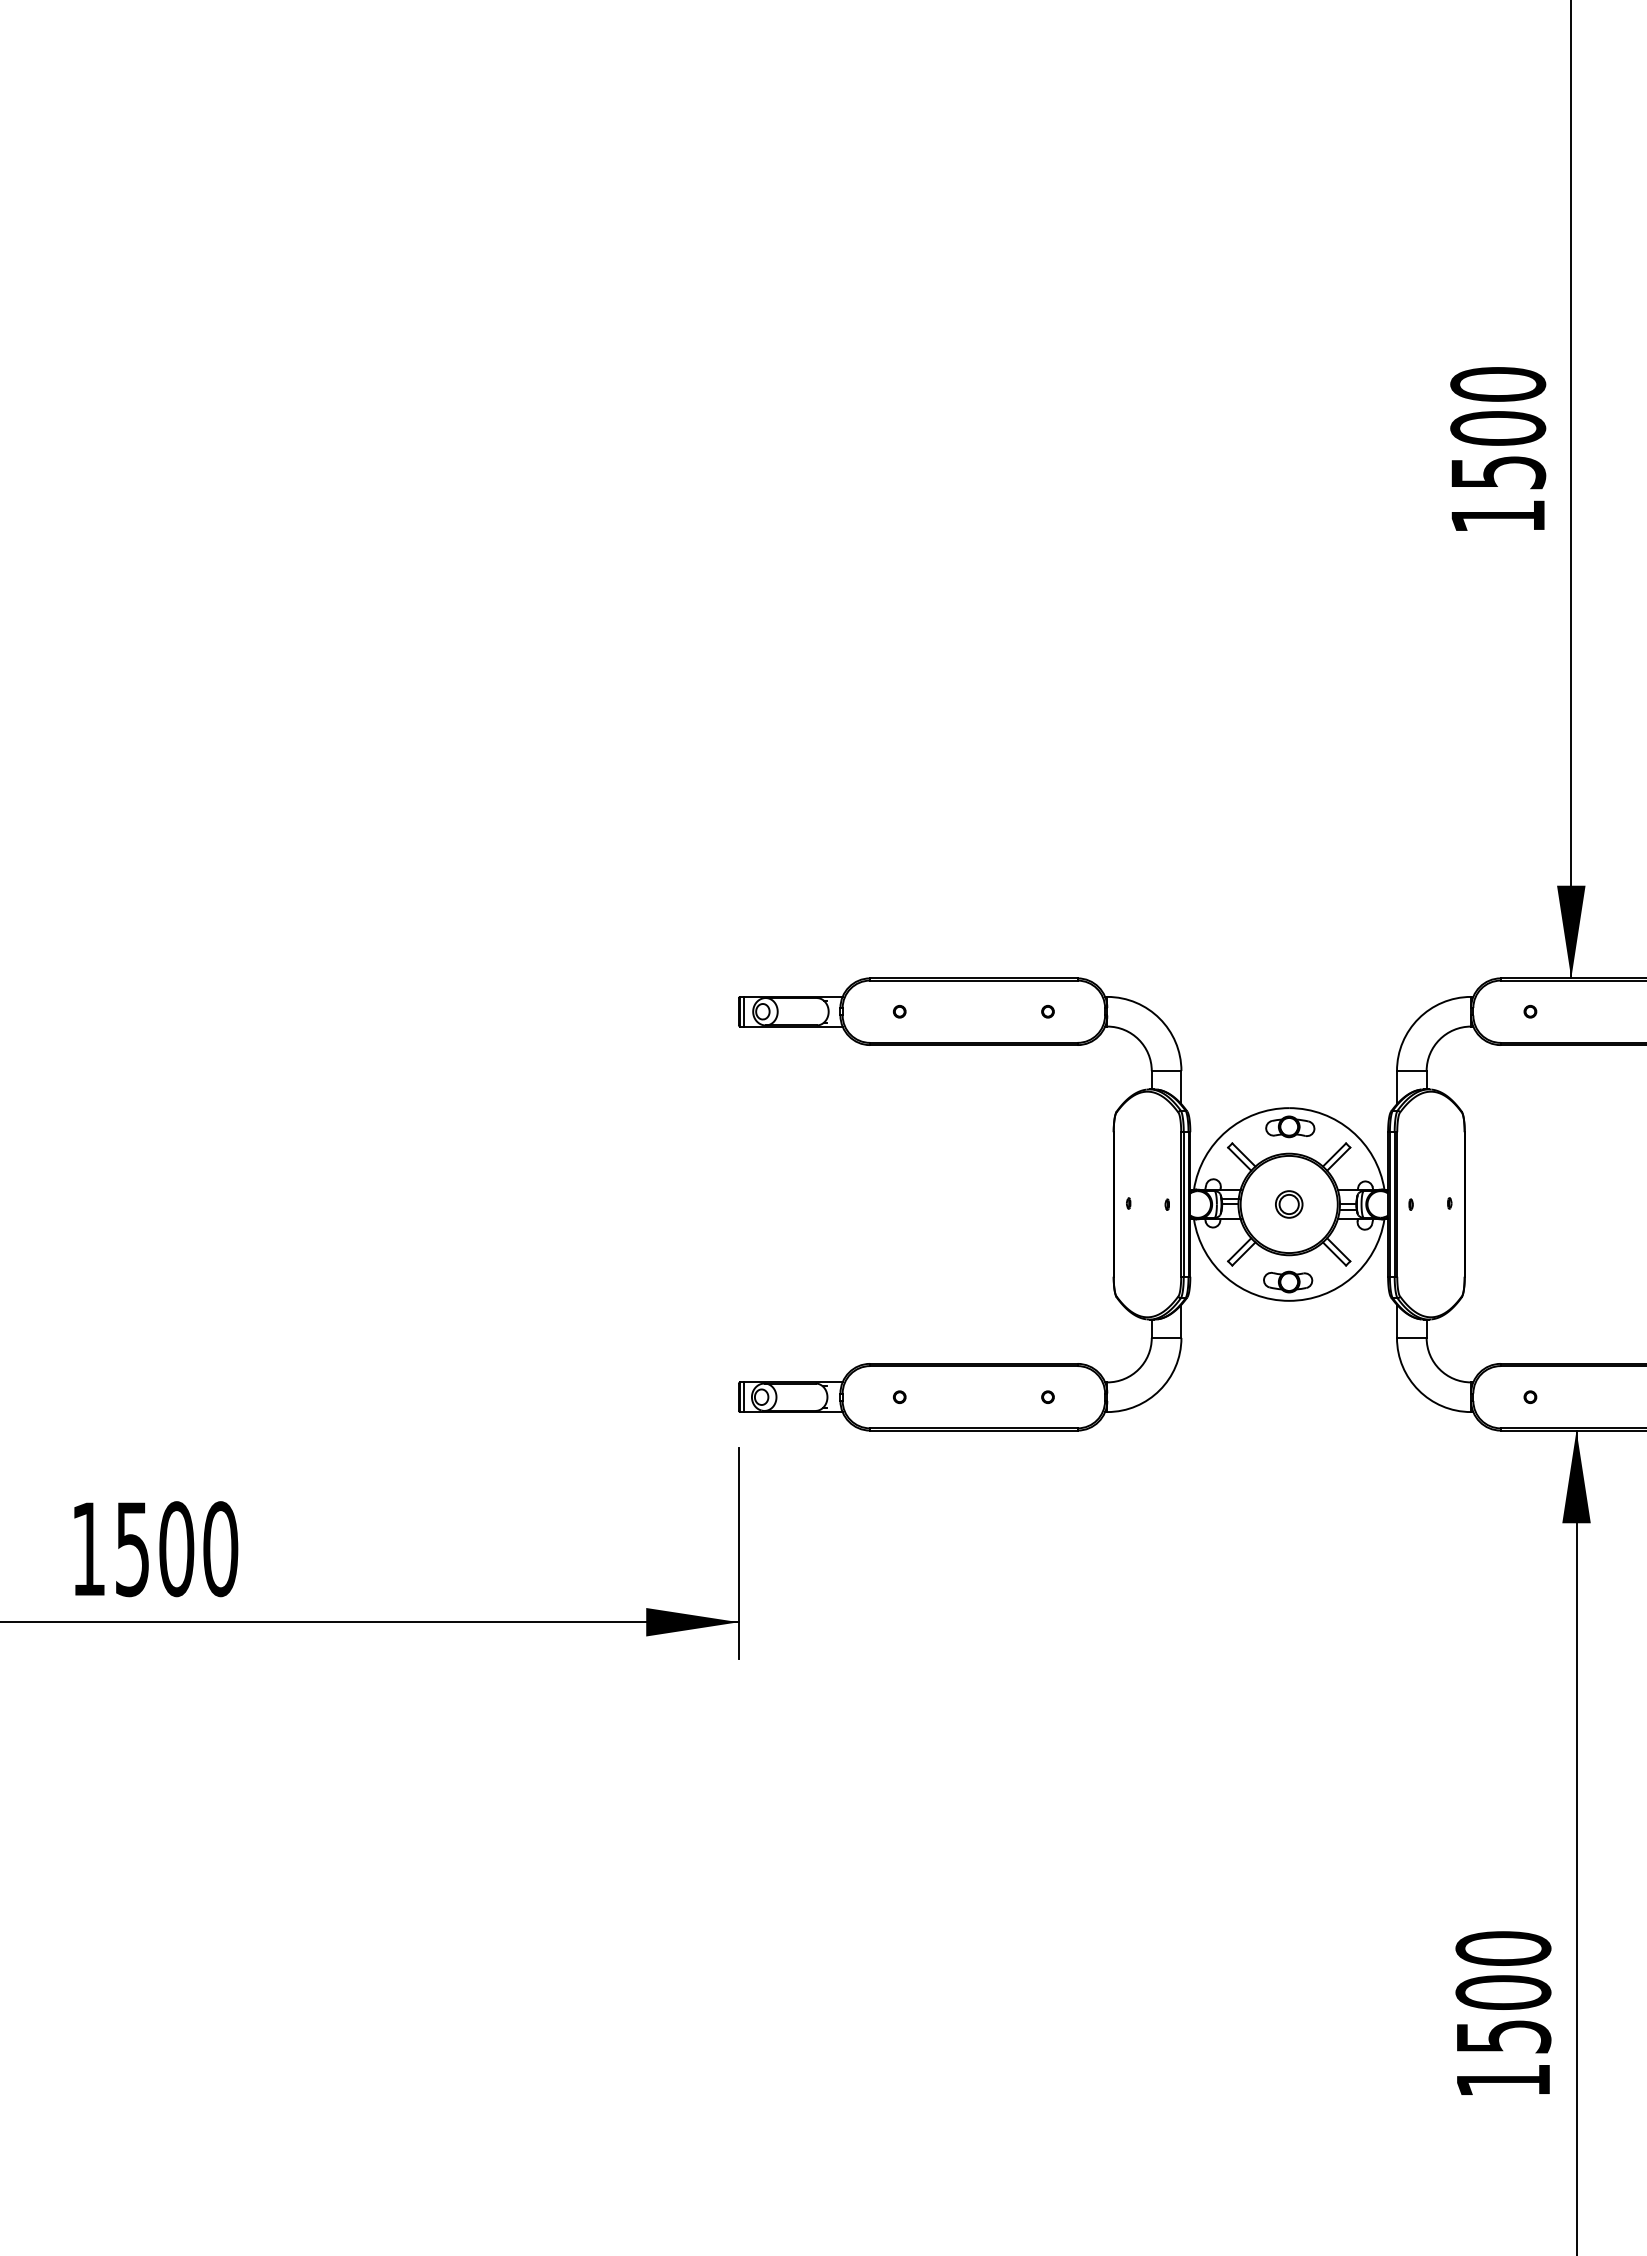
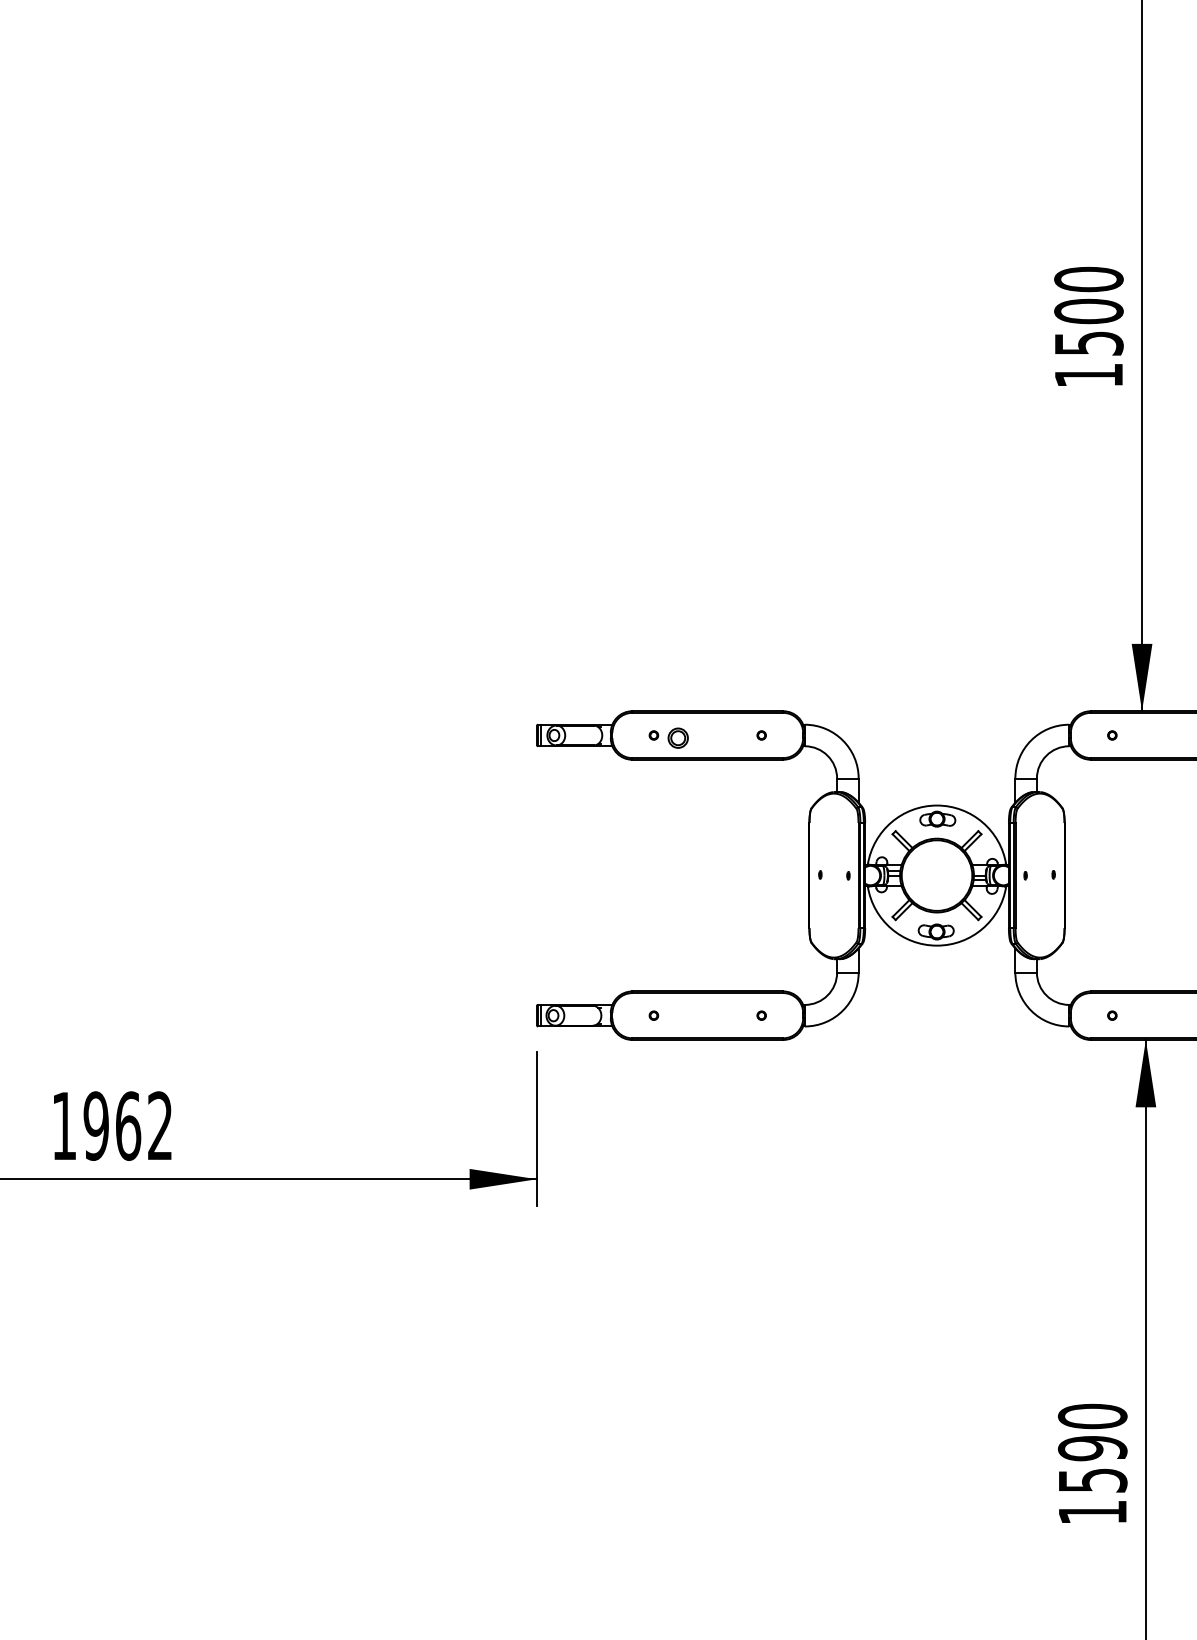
part: (1289, 1204) -> (678, 738), moved
text: (176, 1549) -> (128, 1126), 1500 -> 1962
text: (1503, 1992) -> (1092, 1448), 1500 -> 1590

